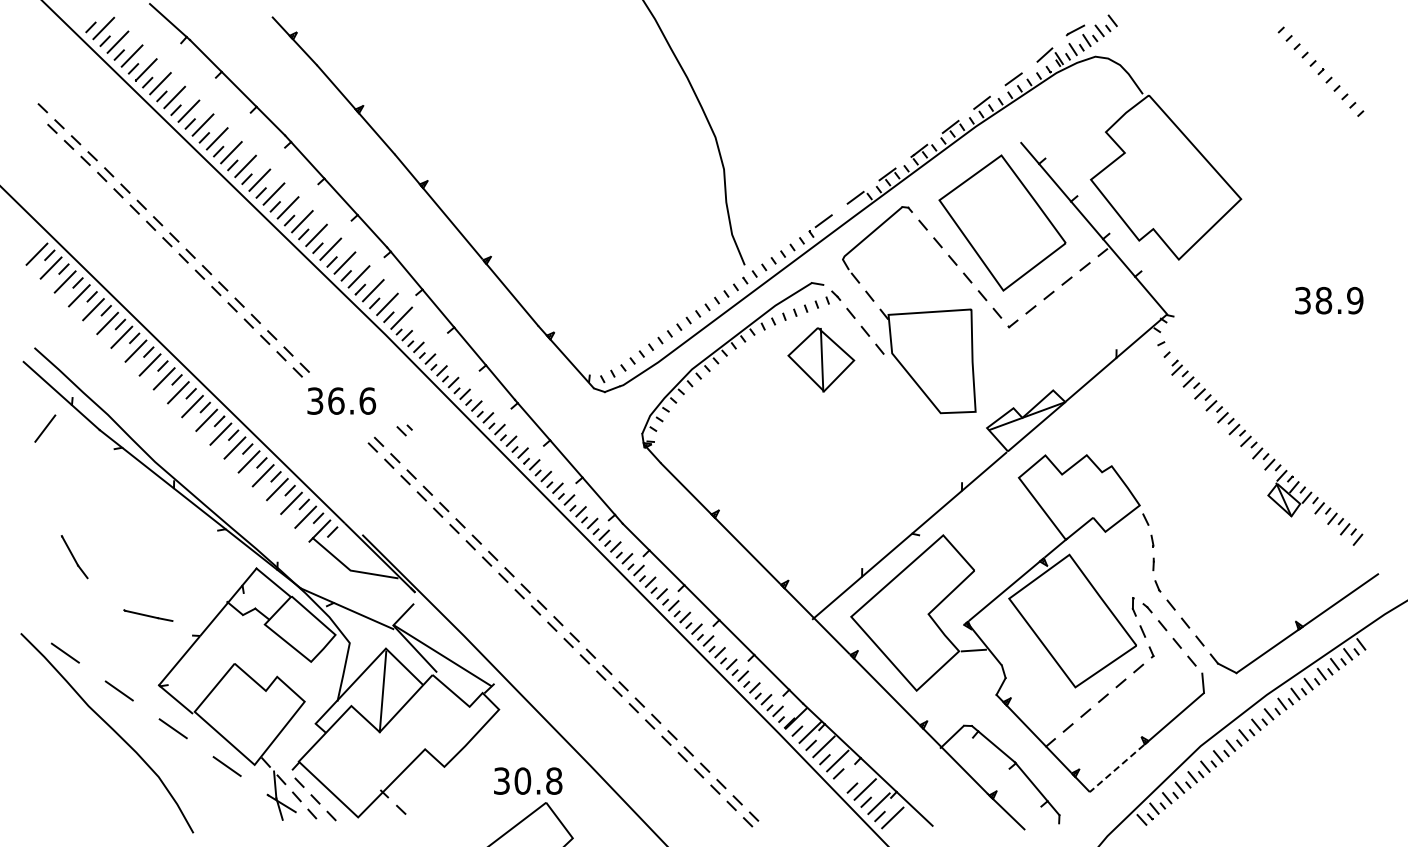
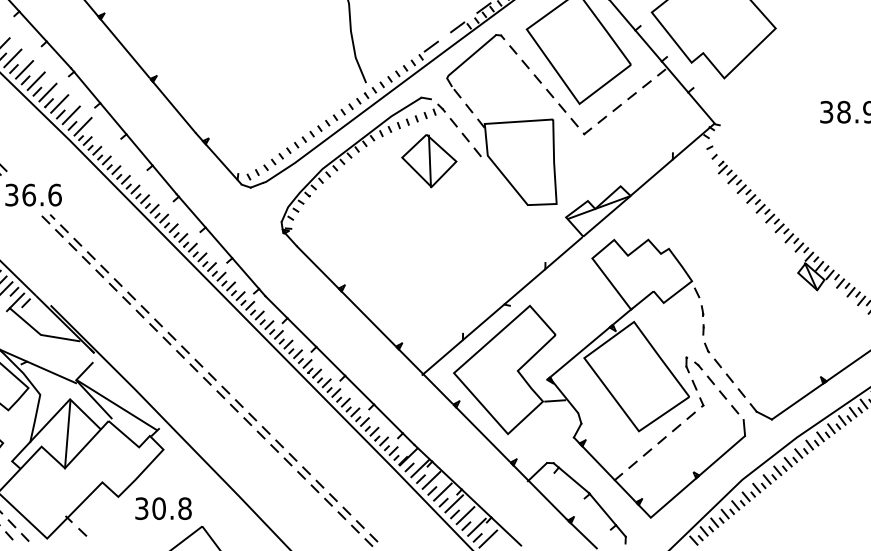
part: (404, 430) -> (48, 219), moved
line: (1116, 768) -> (672, 498), dashed -> solid
line: (851, 774) -> (454, 503), added
text: (528, 780) -> (163, 508), moved

